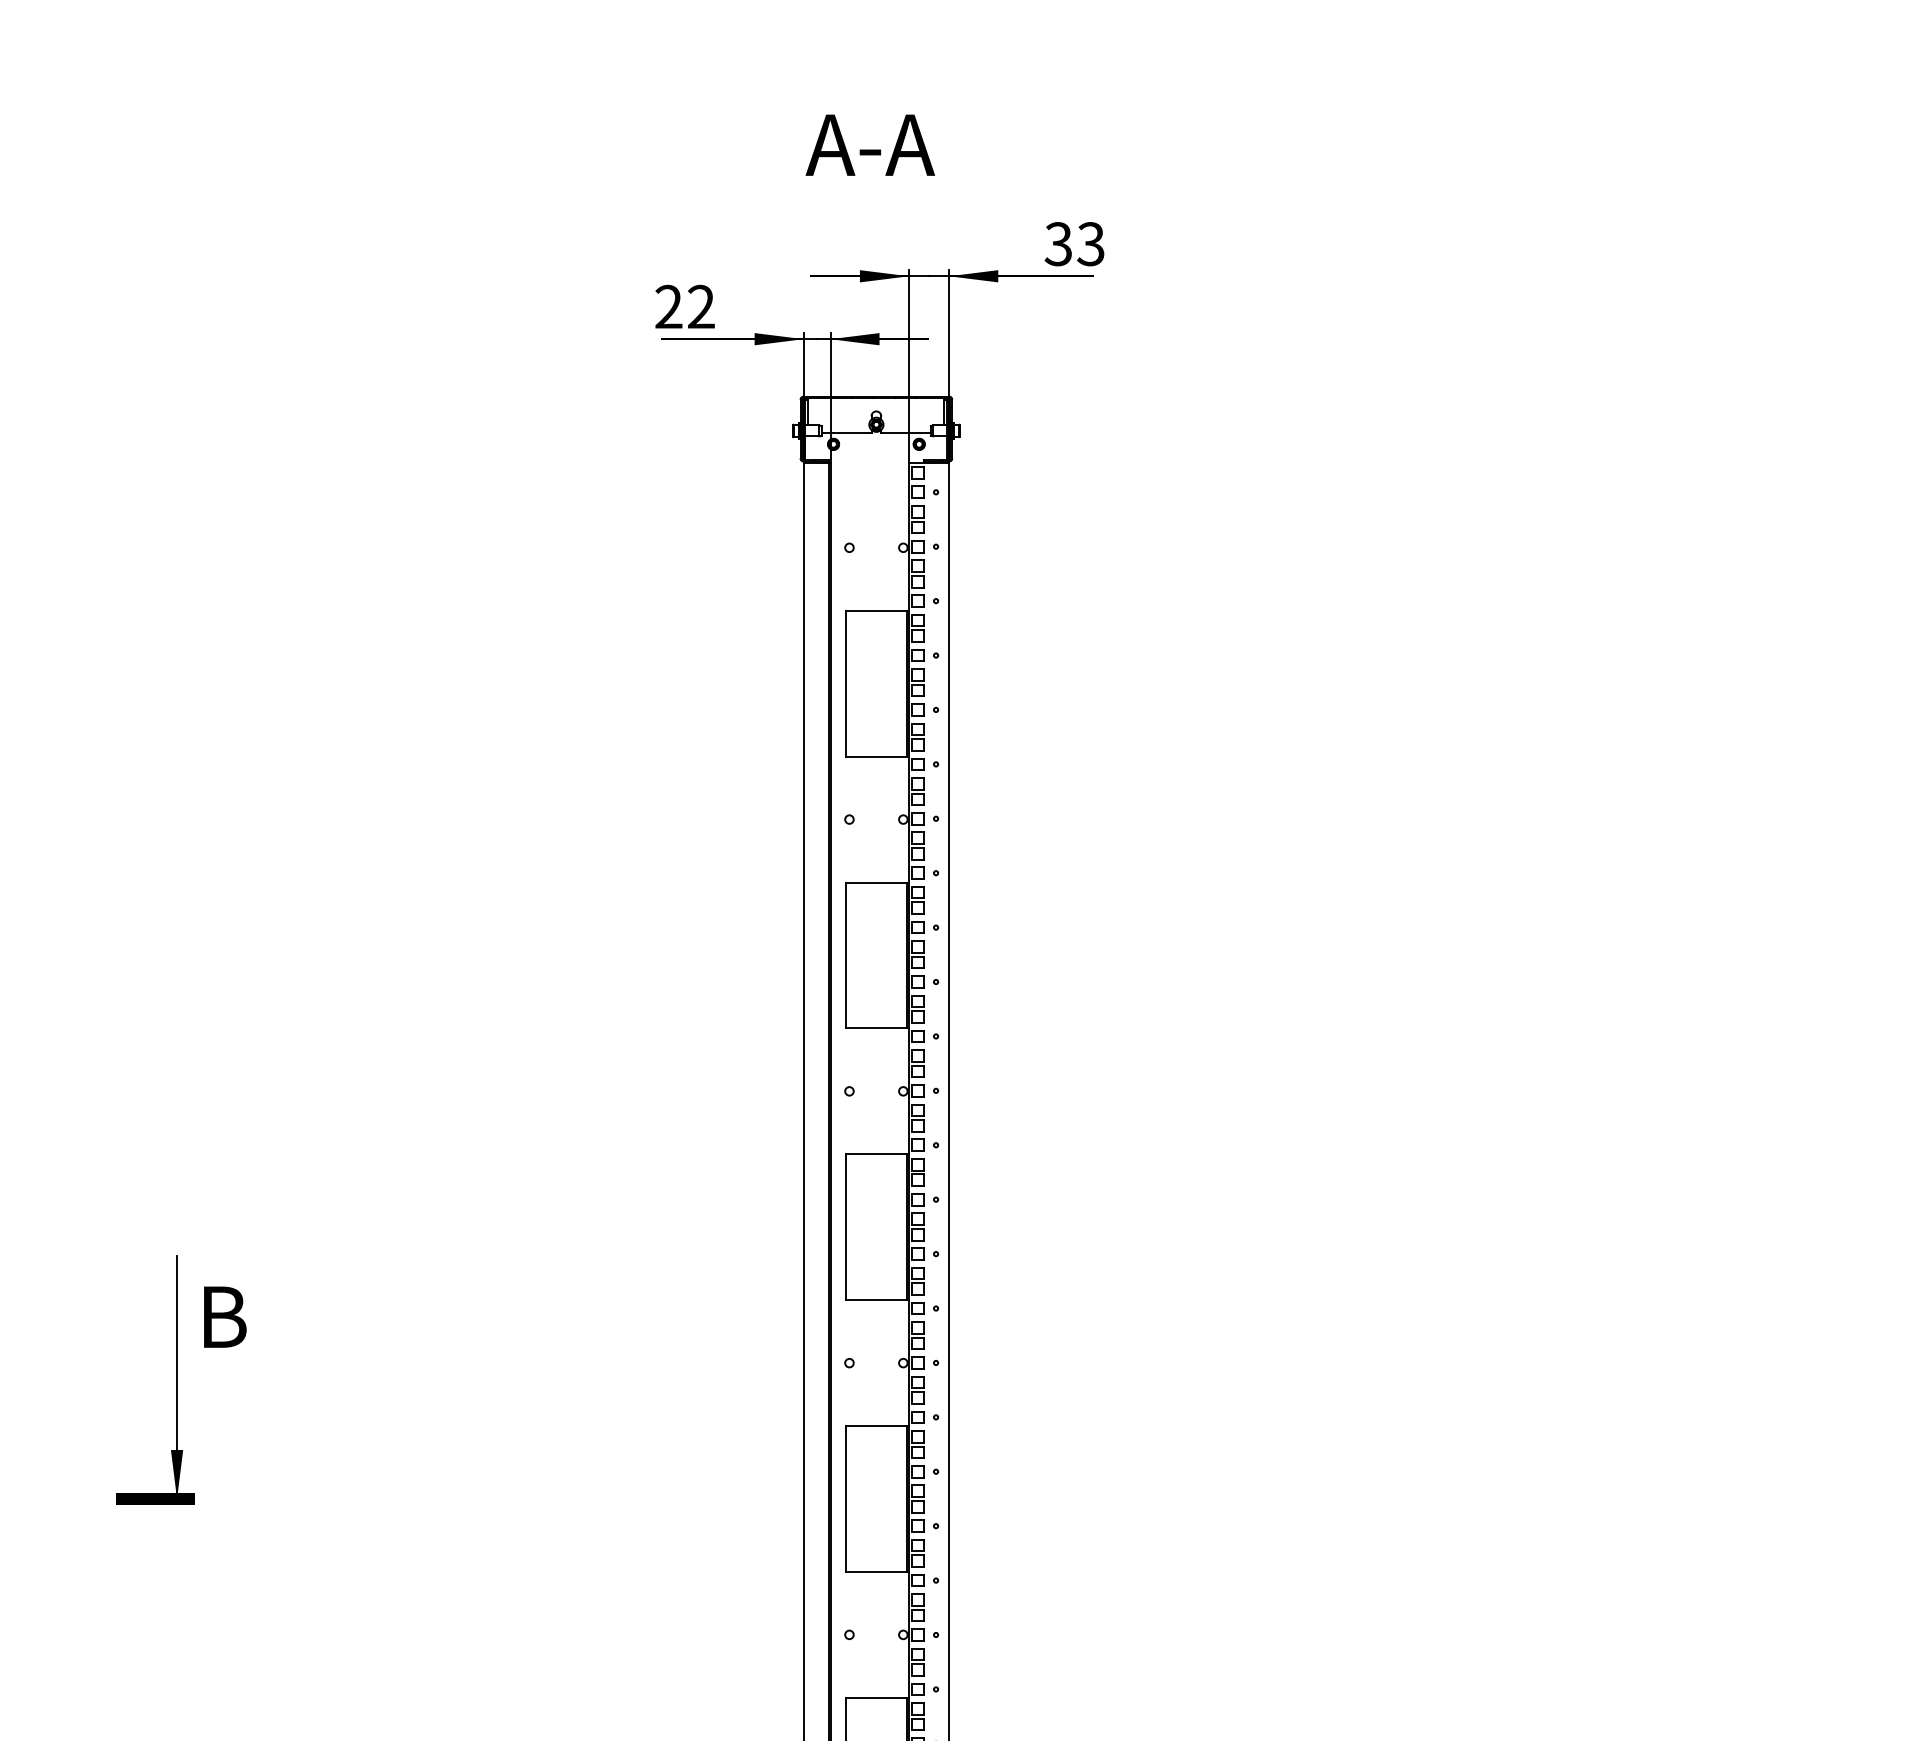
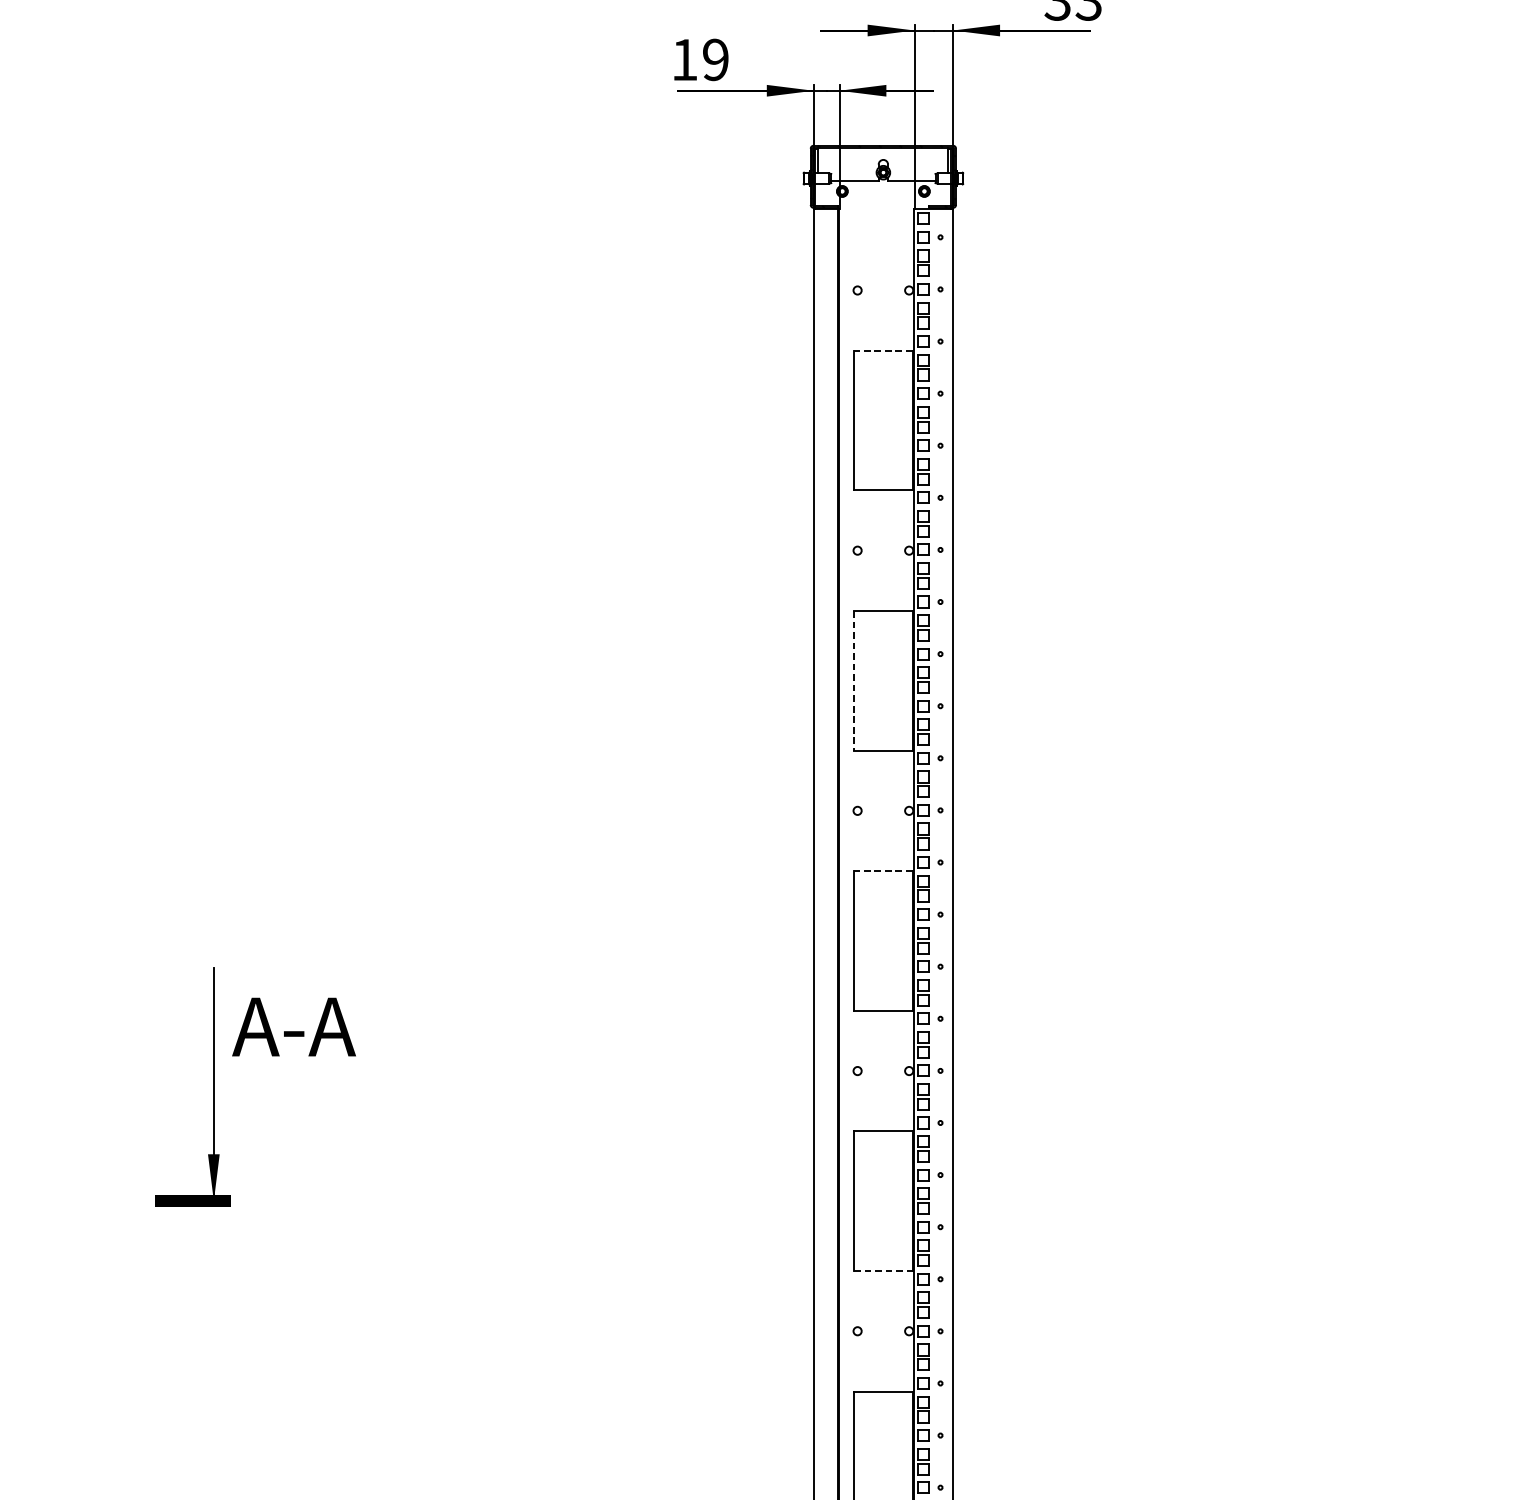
text: (684, 306) -> (699, 59), 22 -> 19
line: (876, 610) -> (883, 350), solid -> dashed
line: (845, 955) -> (853, 680), solid -> dashed
line: (876, 1154) -> (883, 871), solid -> dashed
text: (260, 1316) -> (293, 1026), B -> A-A
line: (876, 1571) -> (883, 1270), solid -> dashed

